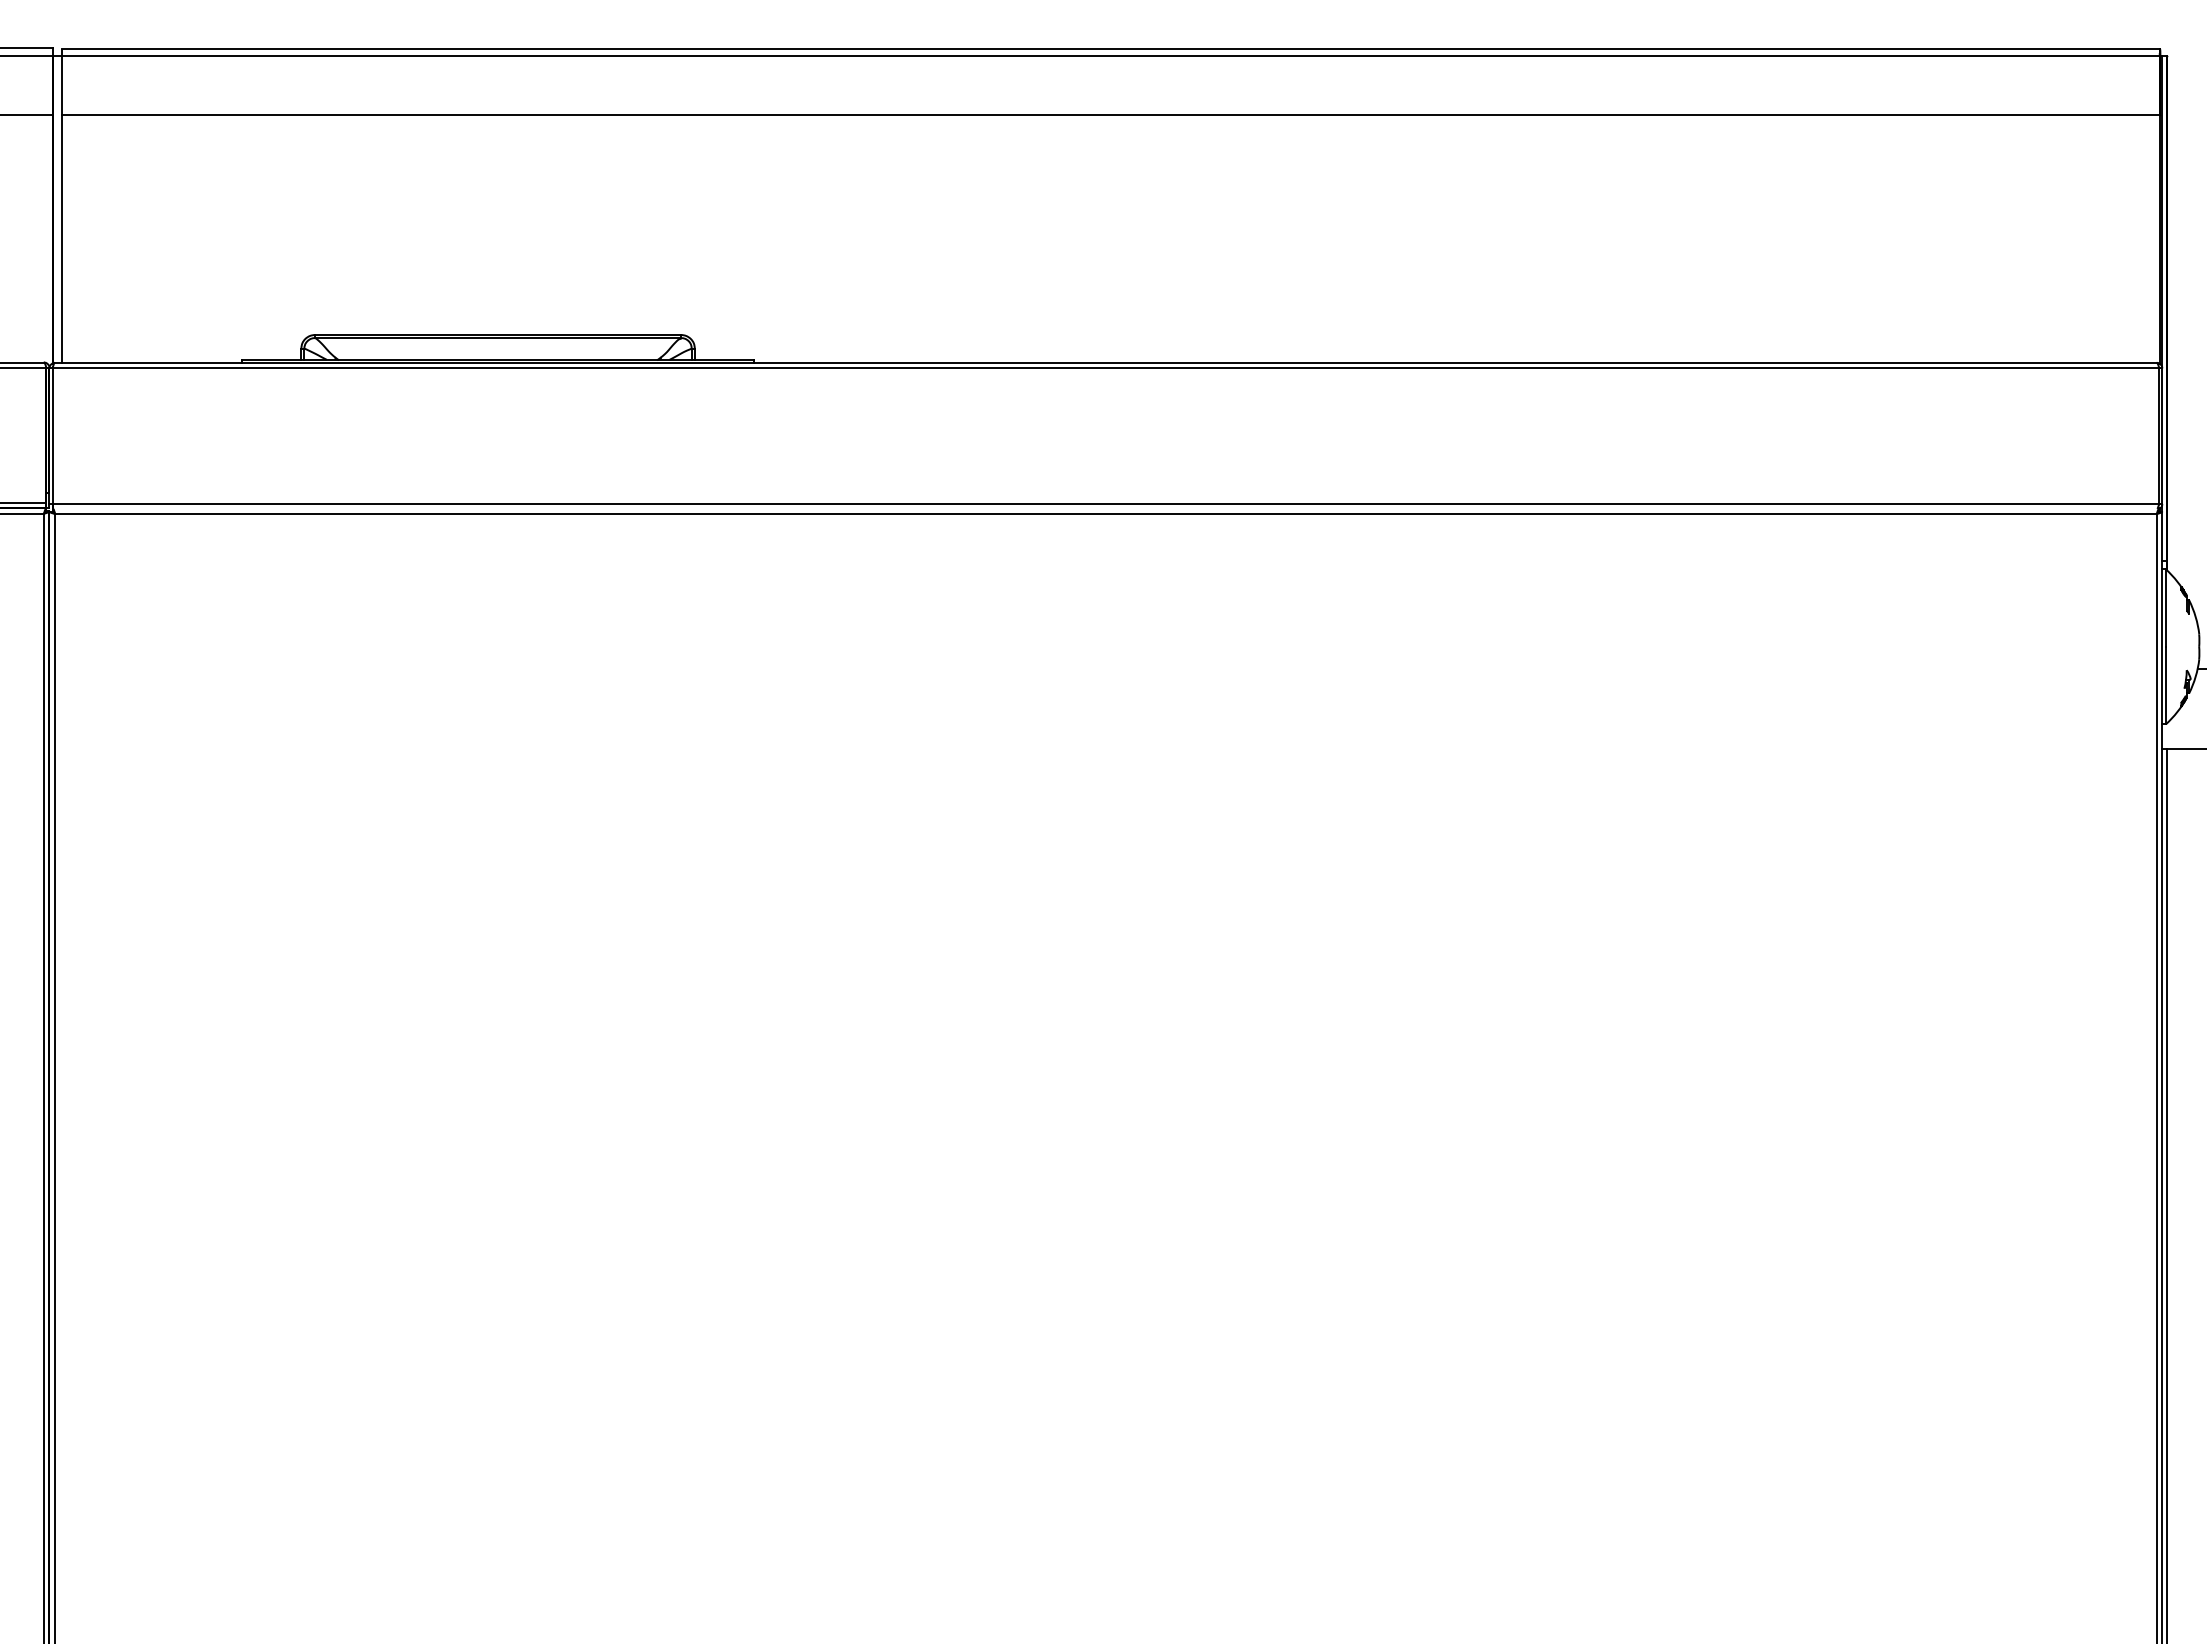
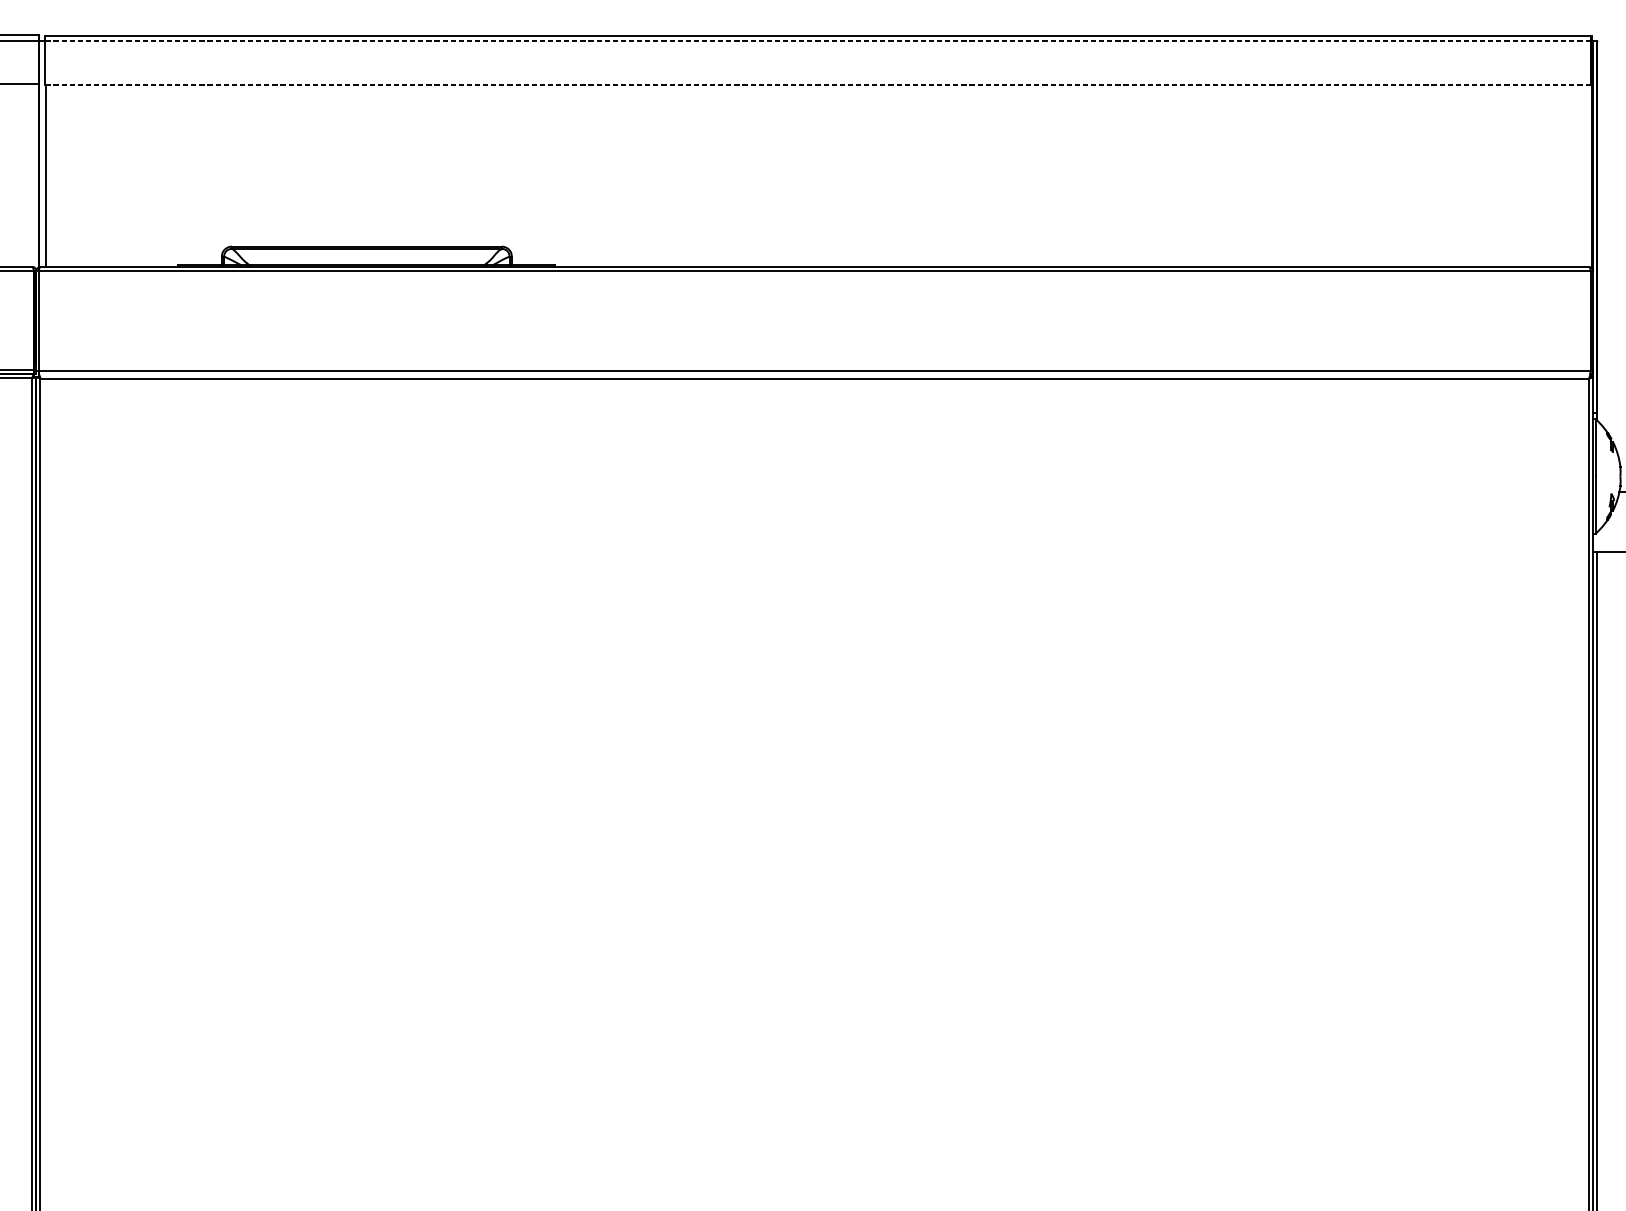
line: (1110, 55) -> (818, 40), solid -> dashed
line: (1110, 115) -> (818, 84), solid -> dashed

